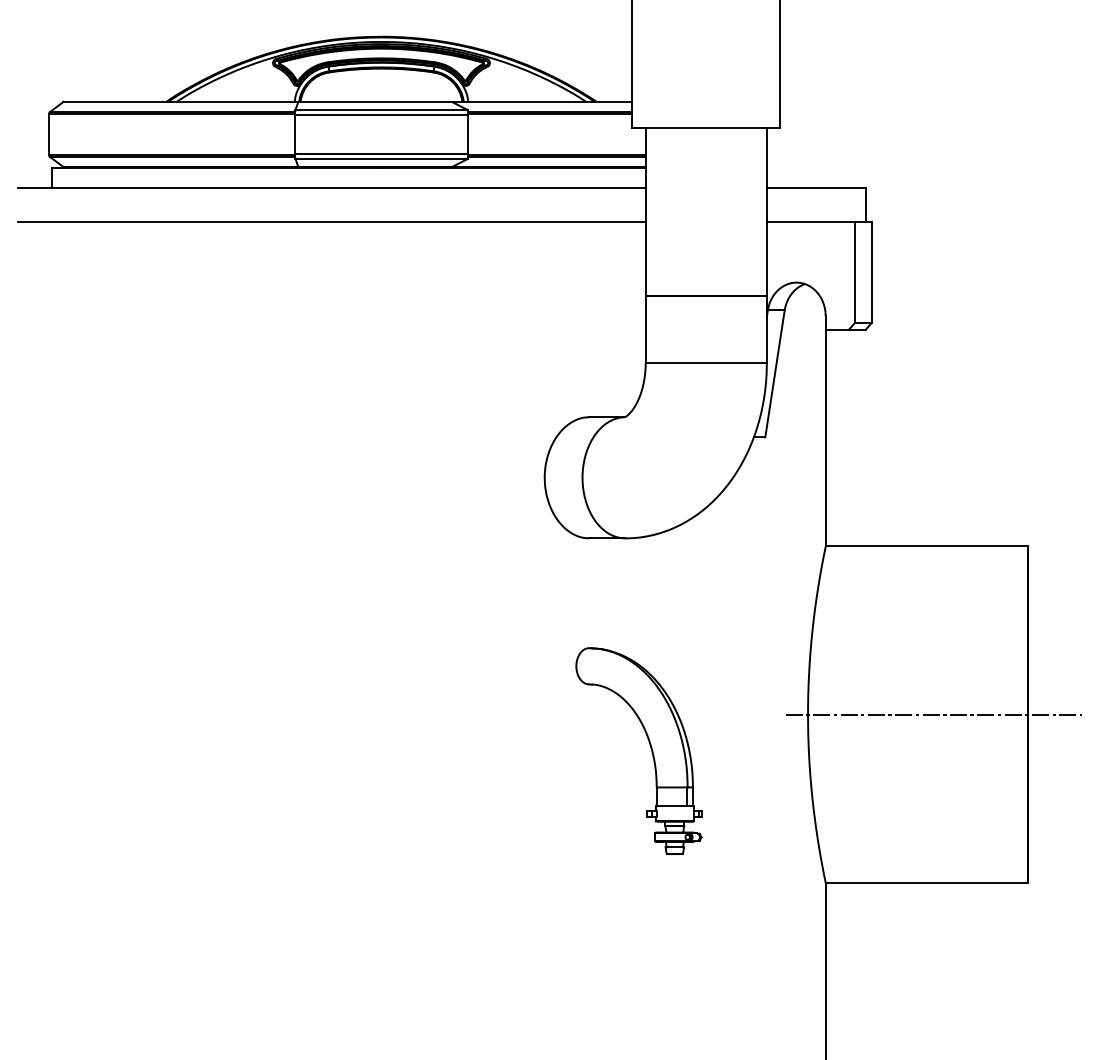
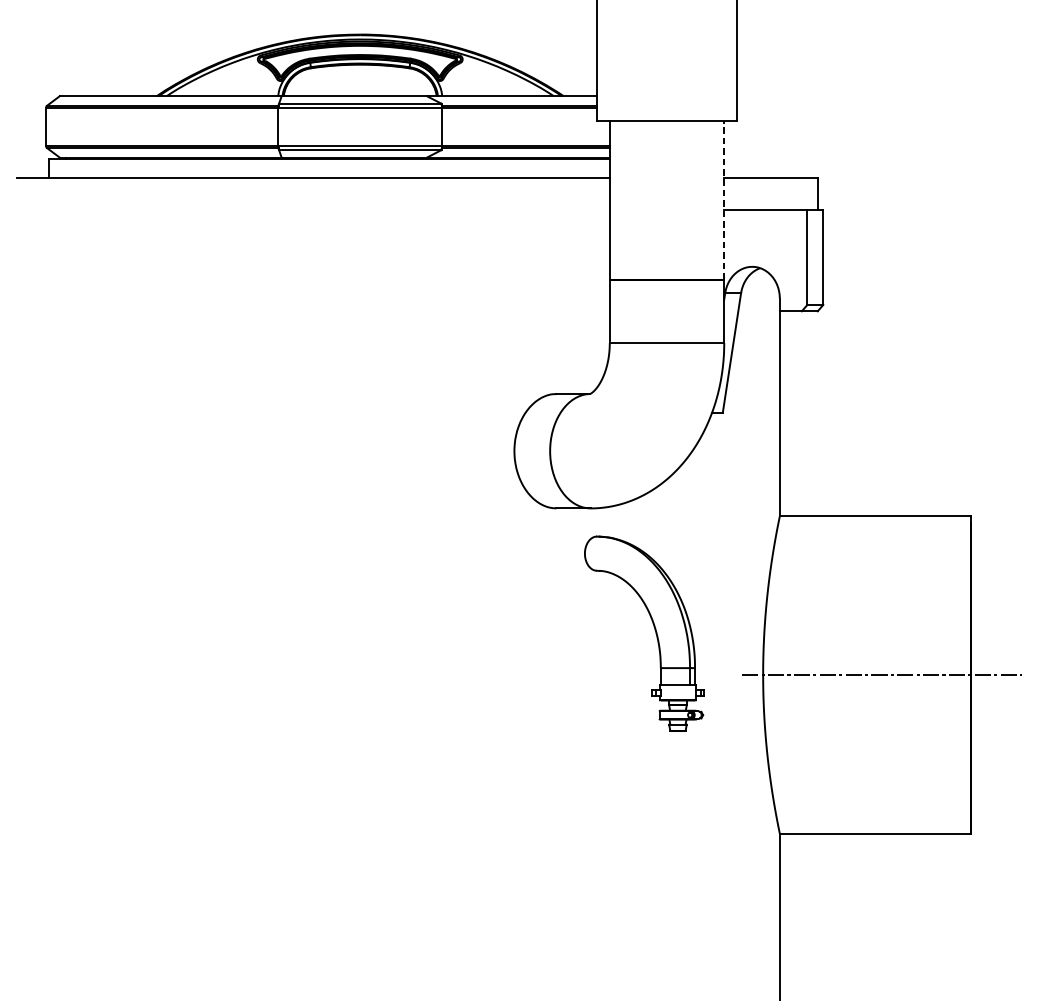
line: (766, 211) -> (723, 199), solid -> dashed
line: (331, 222) -> (313, 210), removed
part: (649, 745) -> (654, 628), moved

